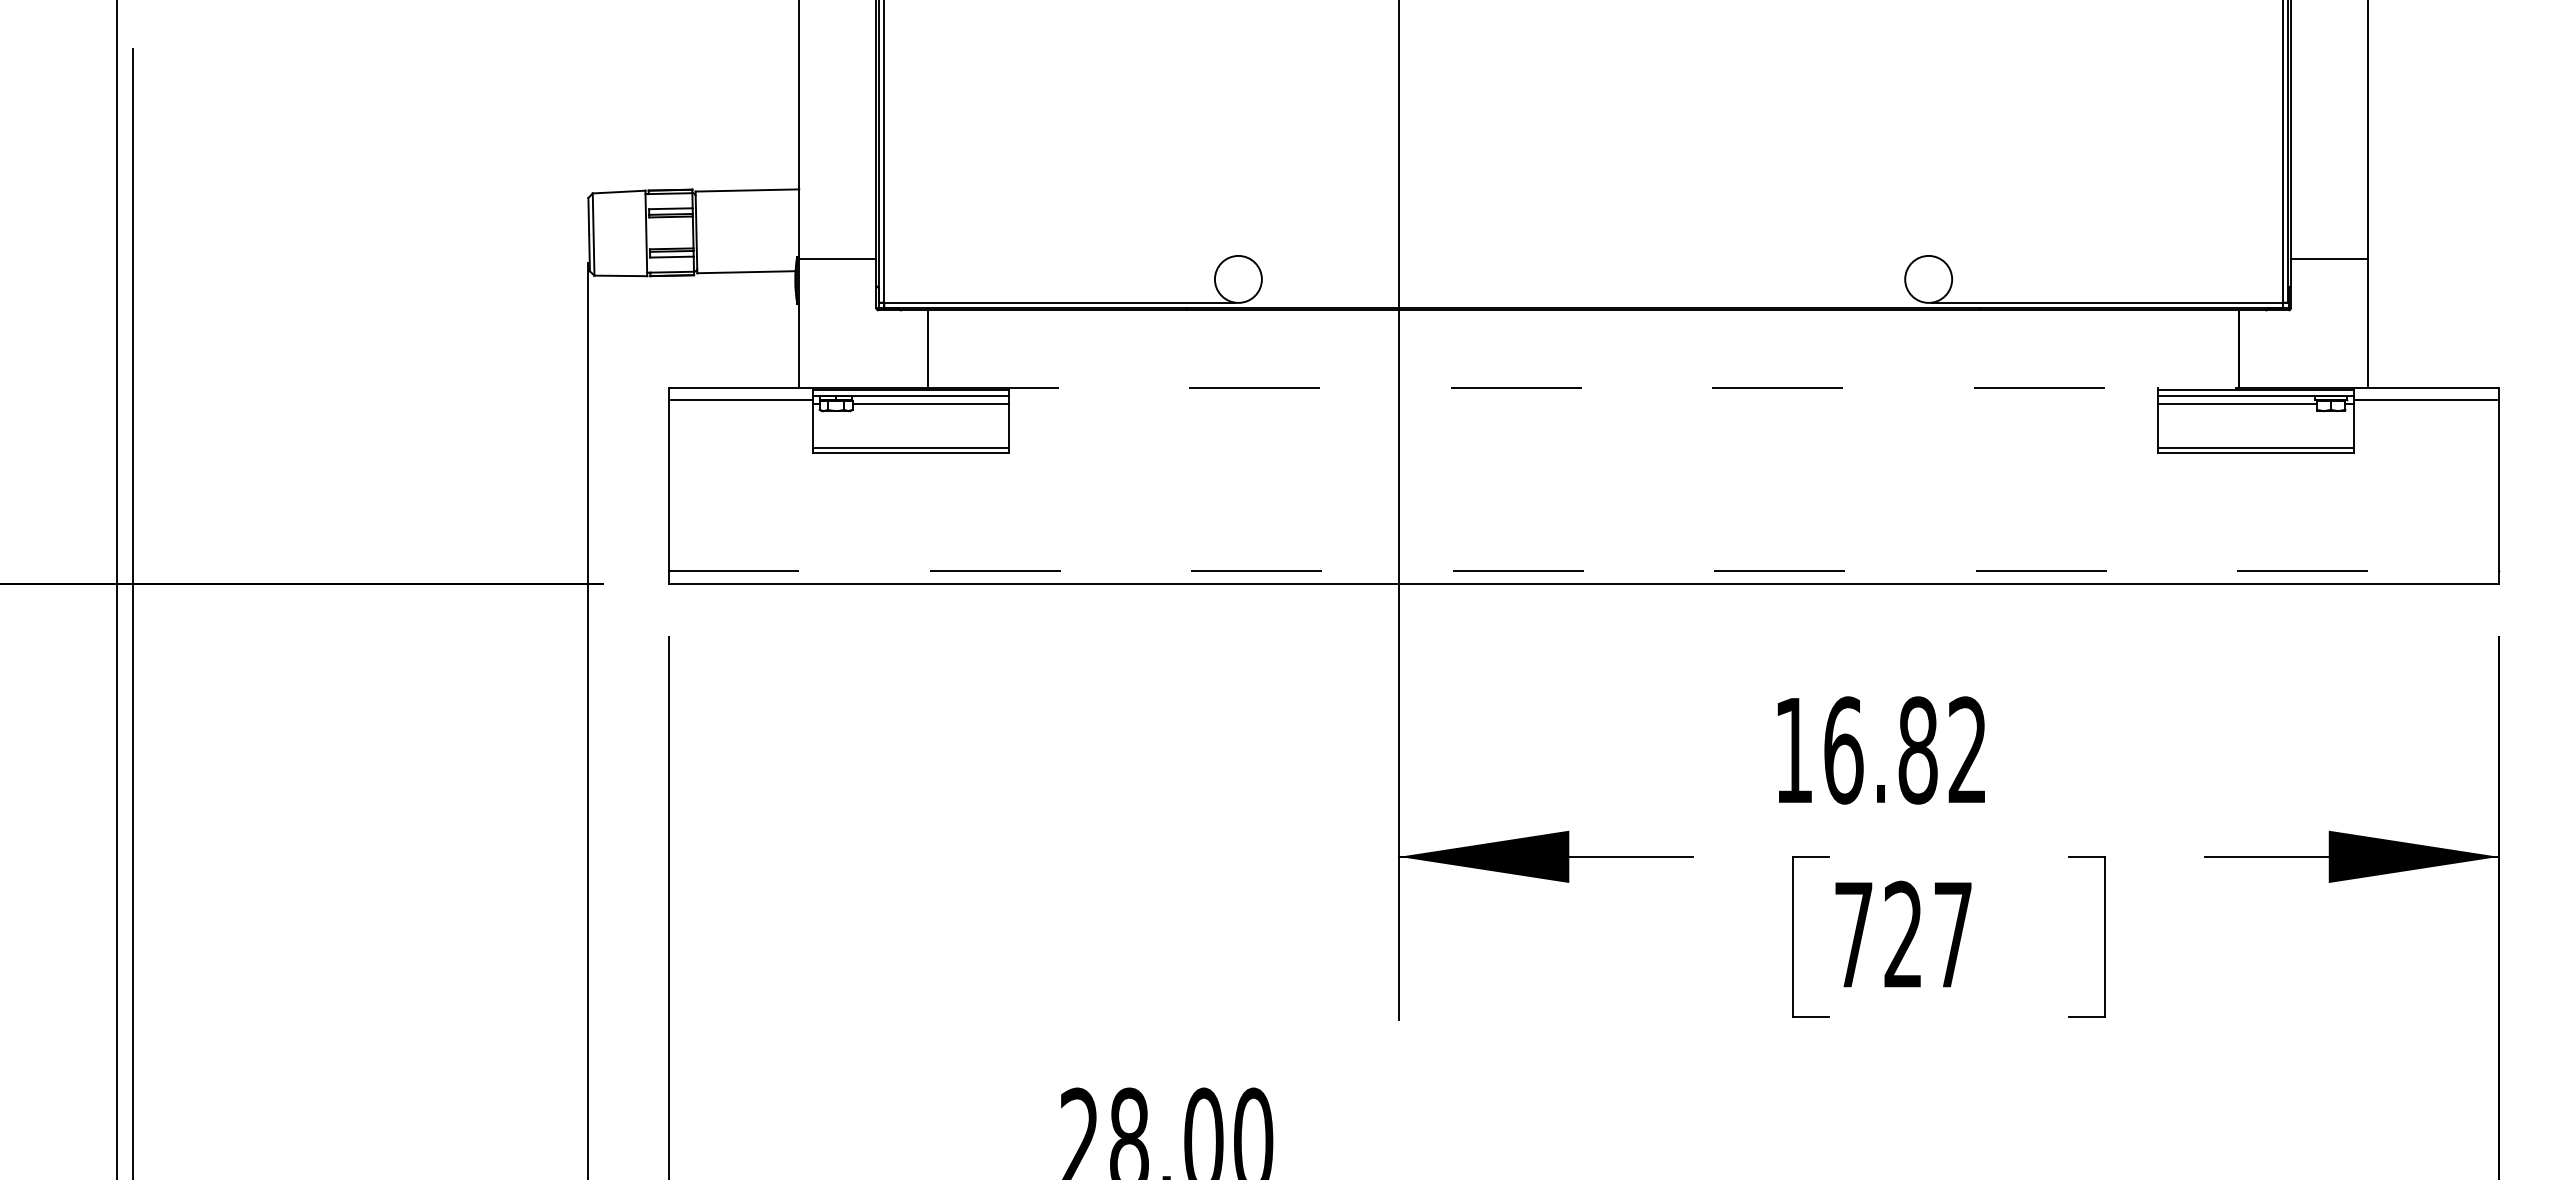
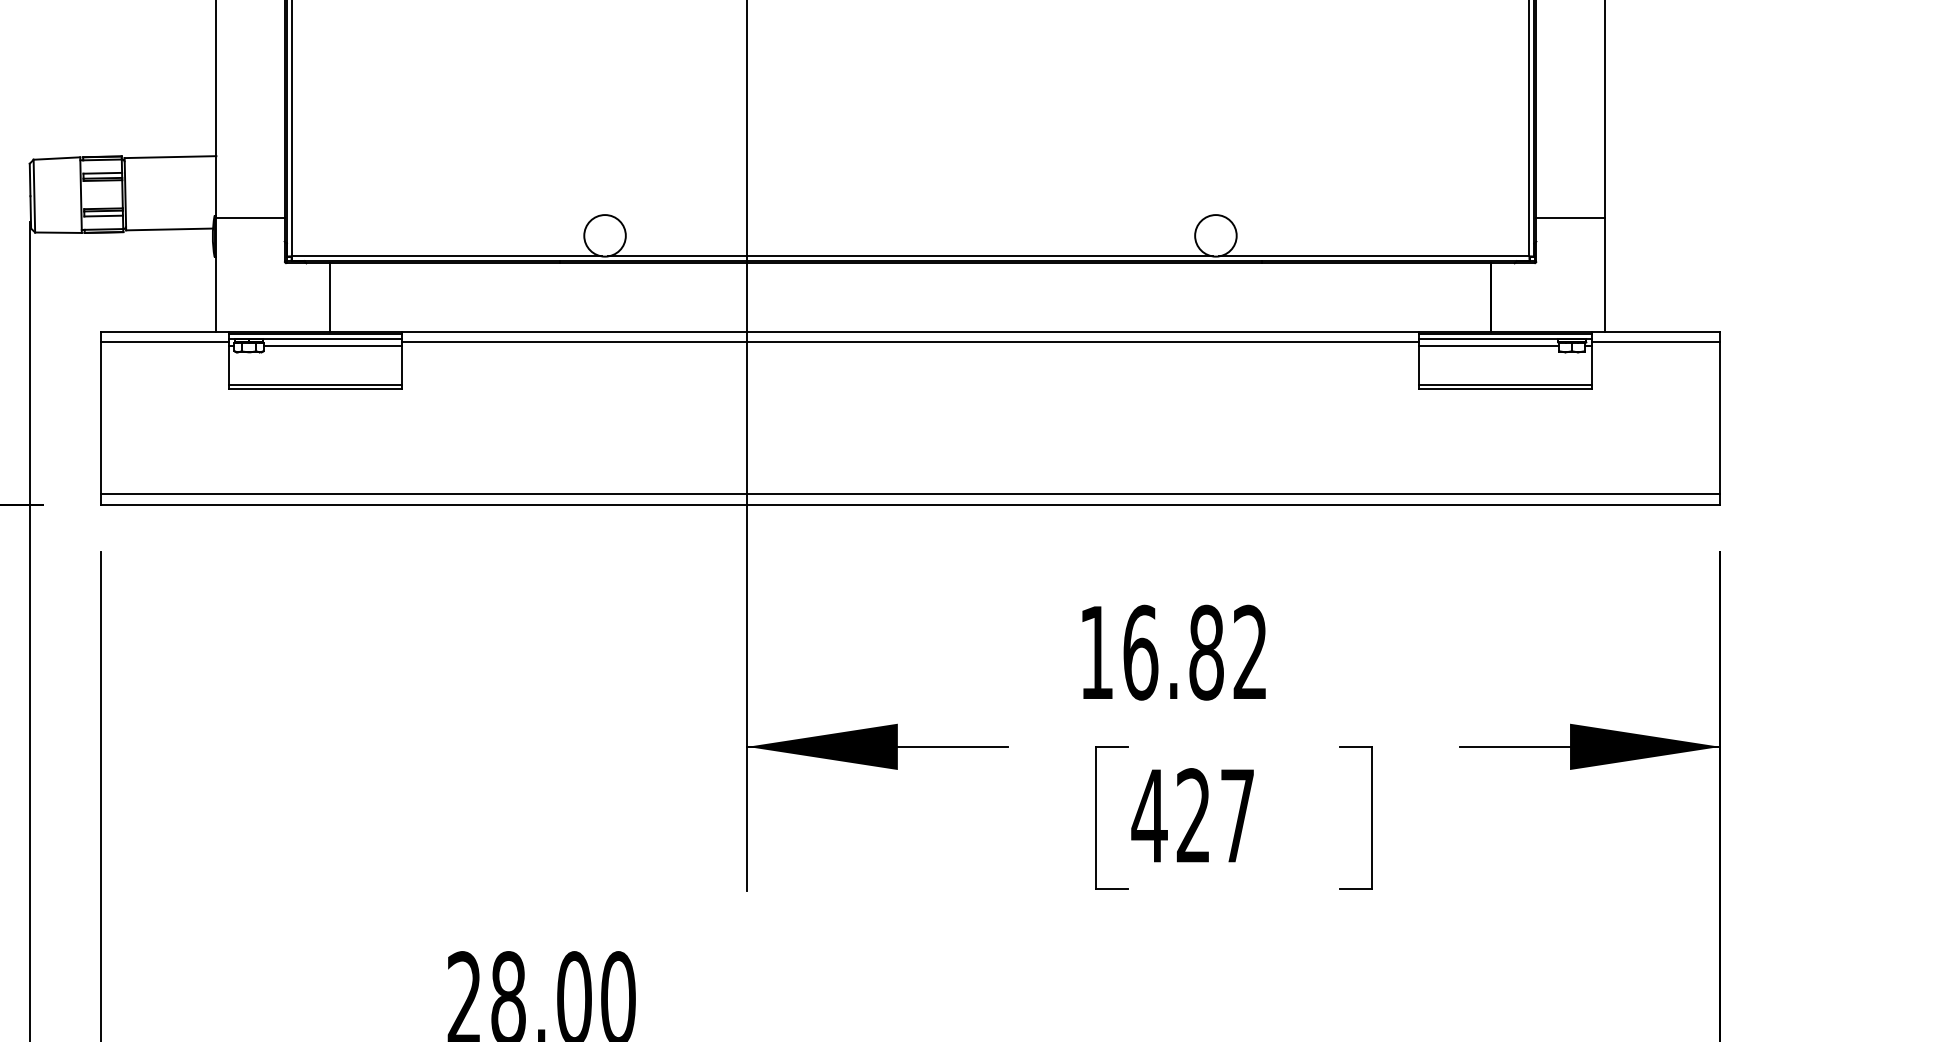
line: (1583, 302) -> (910, 256), added
line: (1583, 387) -> (910, 331), dashed -> solid
line: (1583, 399) -> (910, 342), added
line: (1584, 571) -> (911, 494), dashed -> solid
text: (1853, 934) -> (1149, 815), 727 -> 427

